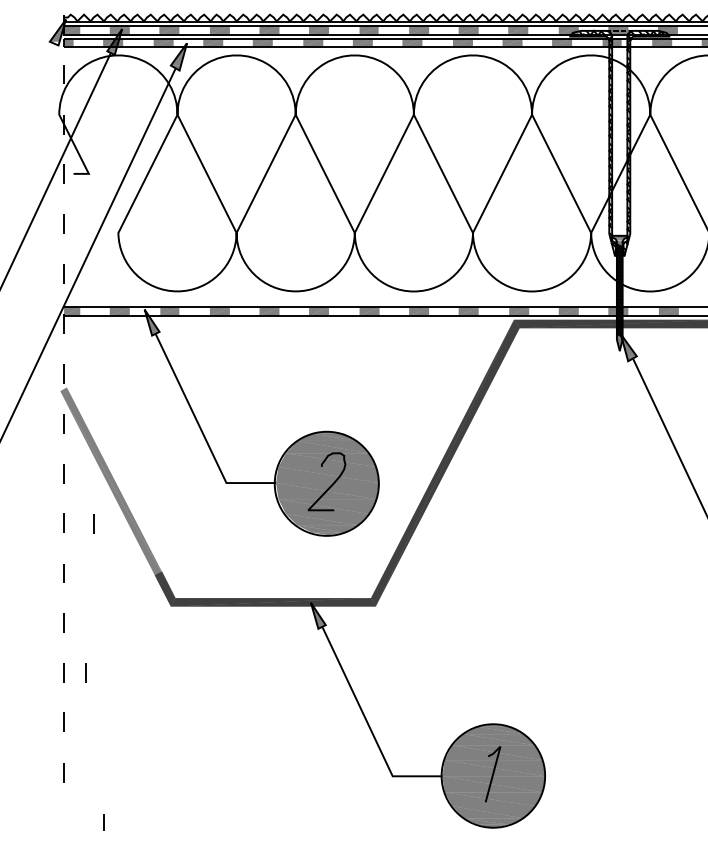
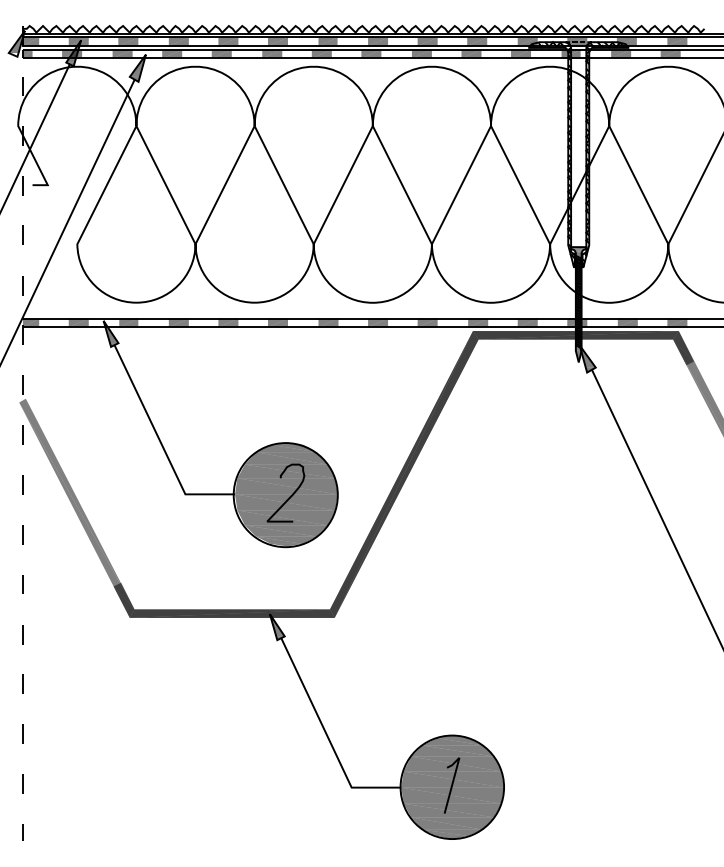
line: (93, 524) -> (52, 535), removed
line: (85, 672) -> (44, 683), removed
line: (103, 822) -> (22, 832), moved

